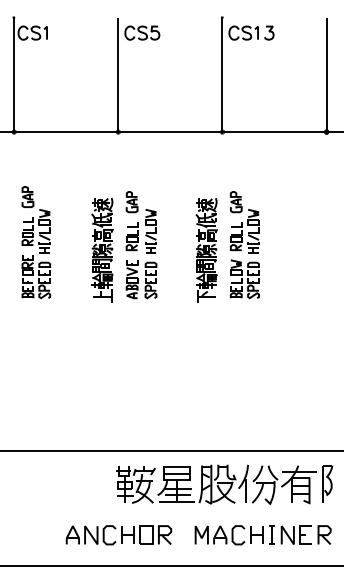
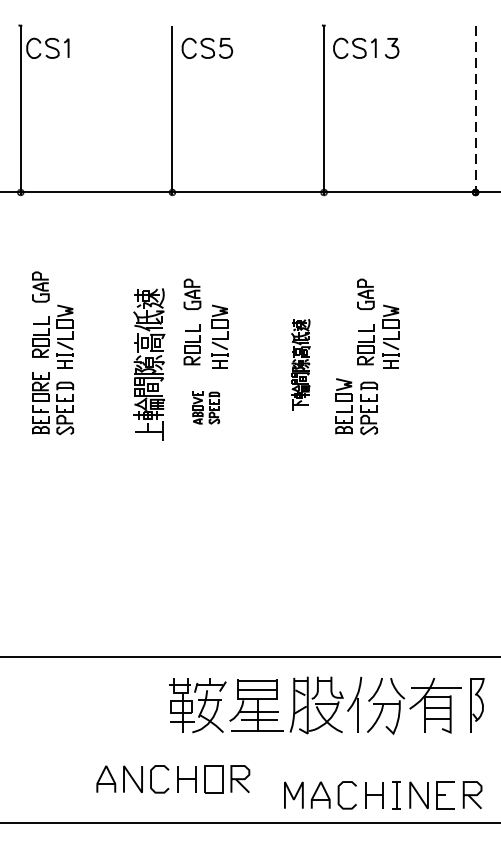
line: (326, 76) -> (475, 111), solid -> dashed
part: (244, 222) -> (377, 324), moved
part: (206, 250) -> (300, 364), size x0.6
part: (141, 279) -> (206, 407), size x0.6
part: (262, 535) -> (382, 795), moved

